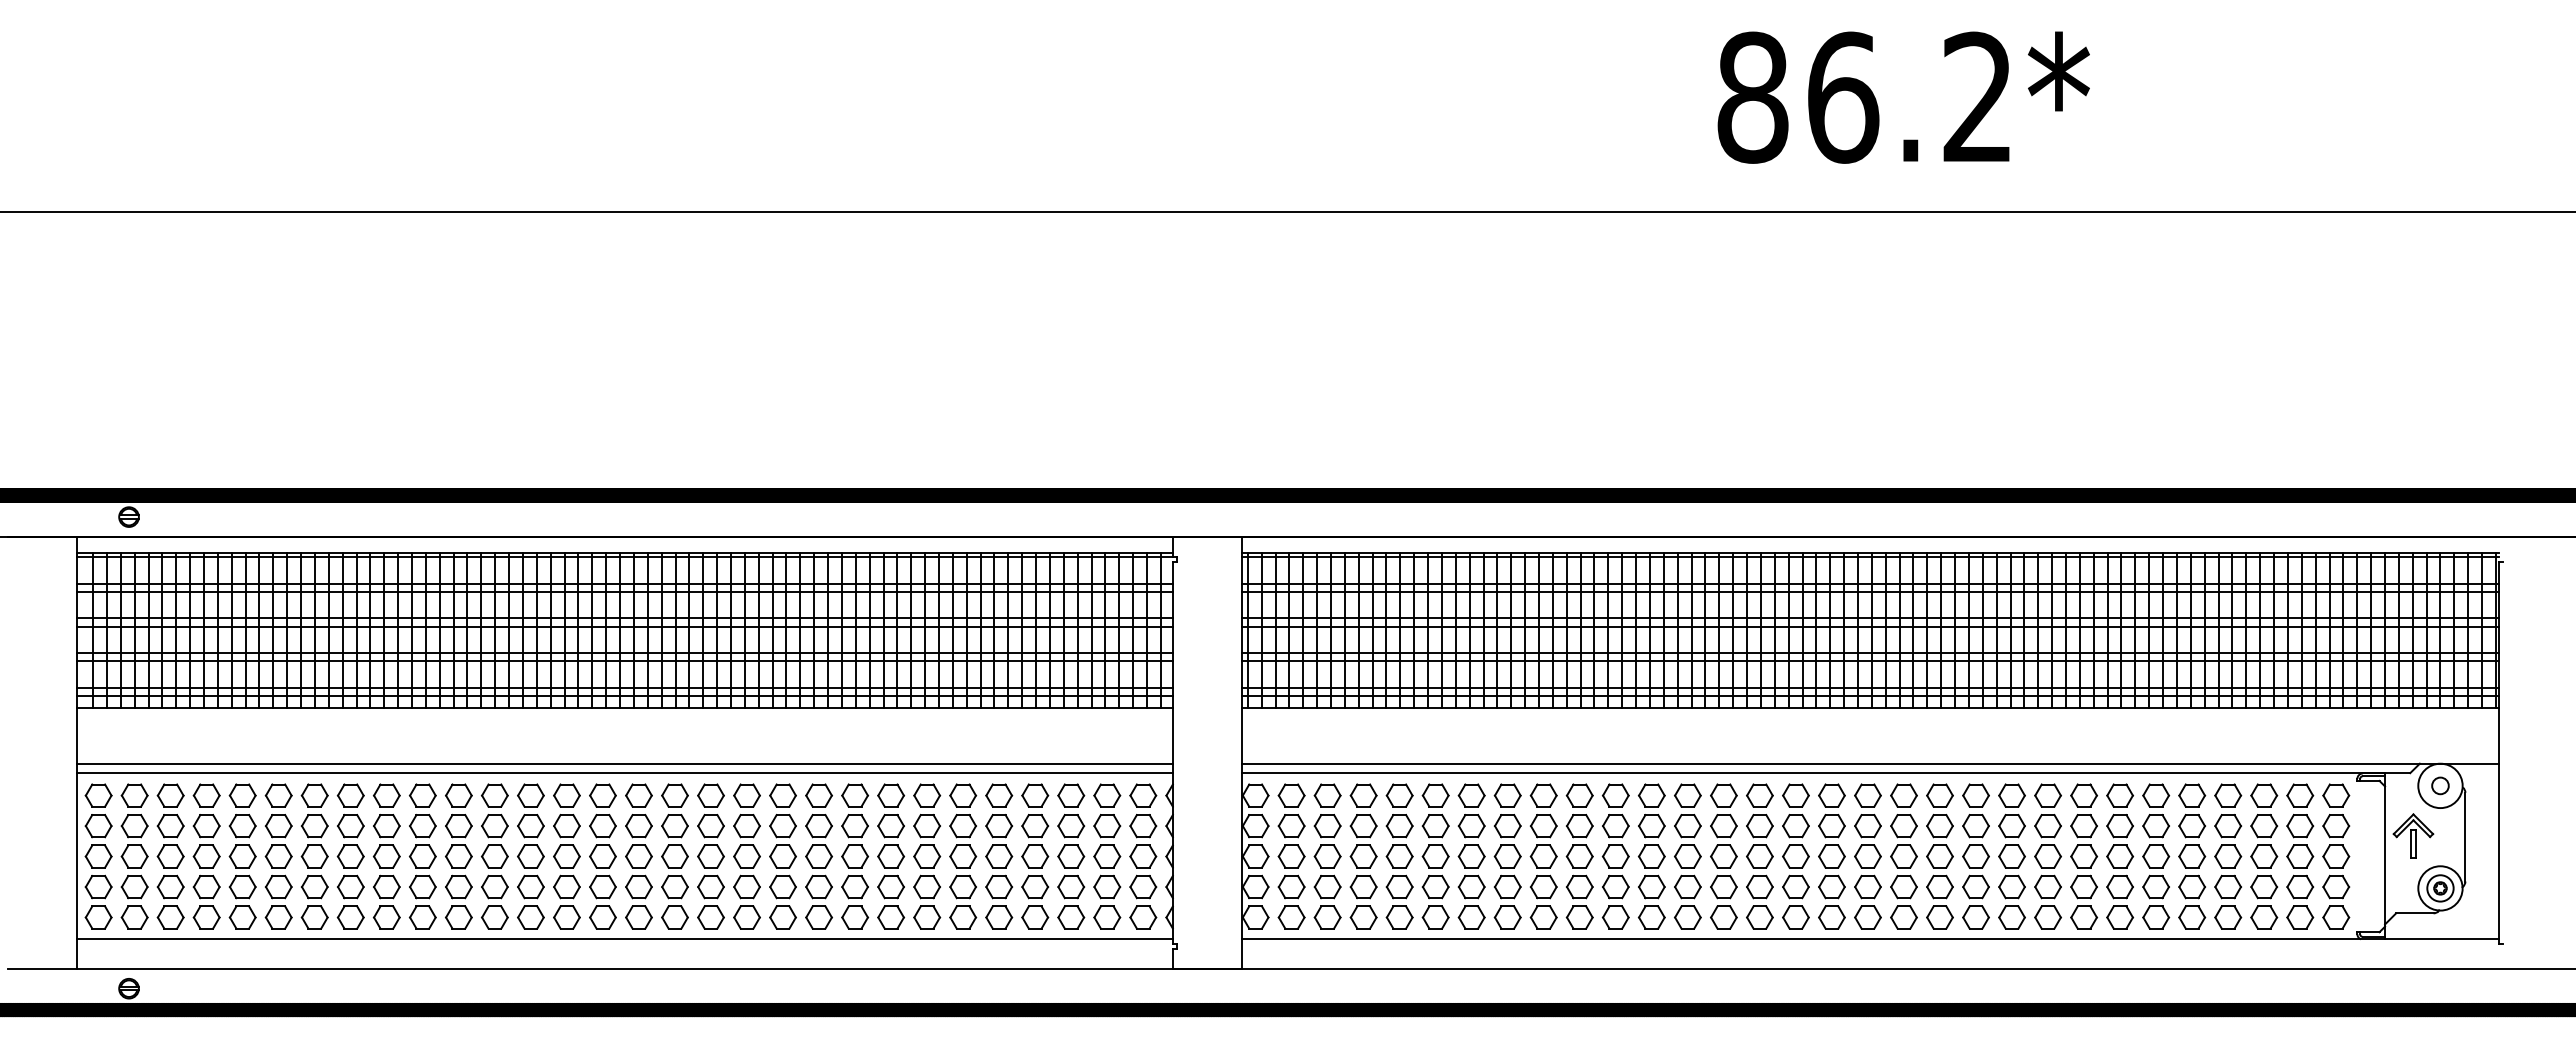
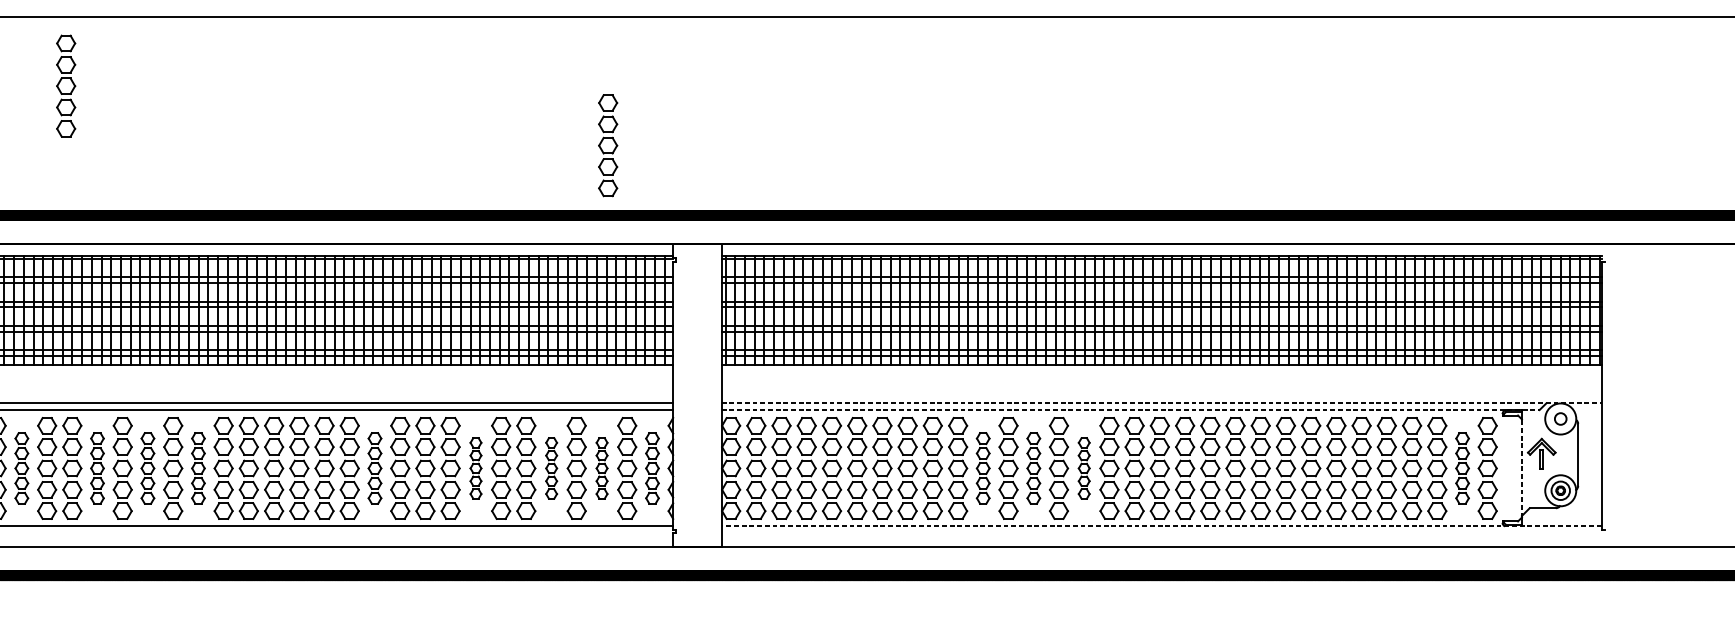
part: (305, 310) -> (65, 86), added
part: (1079, 395) -> (607, 145), added
line: (1870, 763) -> (1161, 403), solid -> dashed
line: (1826, 773) -> (1130, 410), solid -> dashed
part: (242, 856) -> (21, 468), size x0.7
part: (350, 856) -> (97, 468), size x0.7
part: (422, 856) -> (147, 468), size x0.7
part: (494, 856) -> (198, 468), size x0.7
part: (746, 856) -> (374, 468), size x0.7
part: (891, 856) -> (476, 468), size x0.6
part: (999, 856) -> (551, 468), size x0.6
part: (1071, 856) -> (602, 468), size x0.6
part: (1143, 856) -> (652, 468), size x0.7
part: (1615, 856) -> (983, 468), size x0.7
part: (1687, 856) -> (1033, 468), size x0.7
part: (1759, 856) -> (1083, 468), size x0.6
part: (2300, 856) -> (1462, 468), size x0.7
line: (2385, 856) -> (1522, 468), solid -> dashed
line: (1869, 939) -> (1160, 526), solid -> dashed

